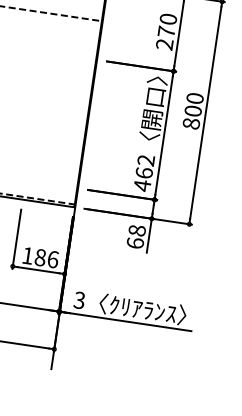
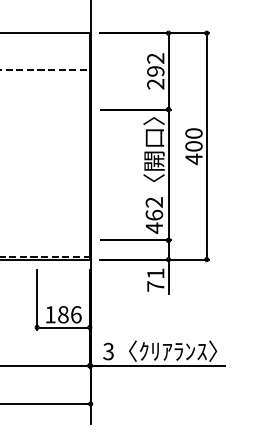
text: (167, 25) -> (155, 64), 270 -> 292
text: (190, 123) -> (193, 159), 800 -> 400
text: (136, 236) -> (155, 279), 68 -> 71

